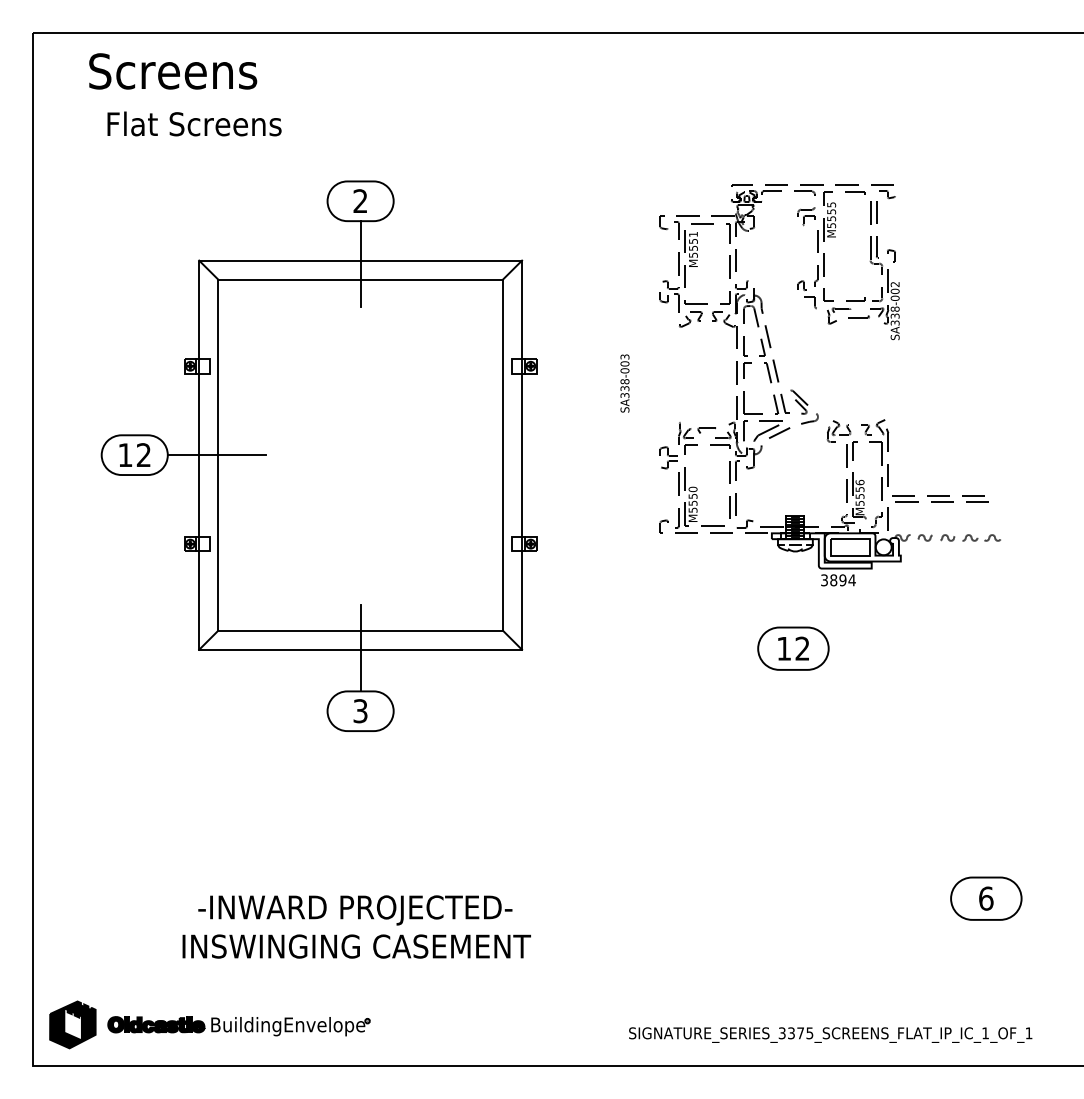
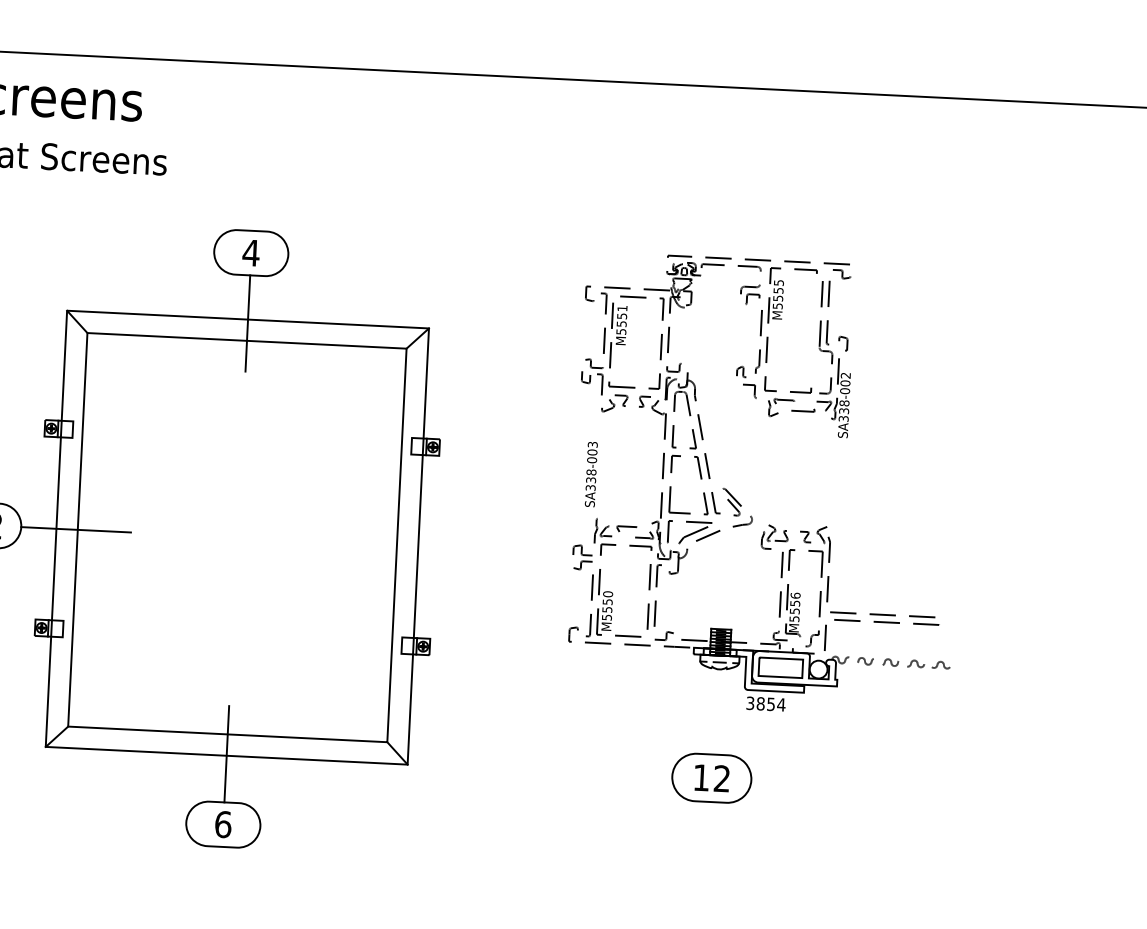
text: (360, 200) -> (251, 252), 2 -> 4
text: (624, 383) -> (590, 474), moved
text: (842, 579) -> (770, 703), 3894 -> 3854
text: (360, 711) -> (223, 824), 3 -> 6

